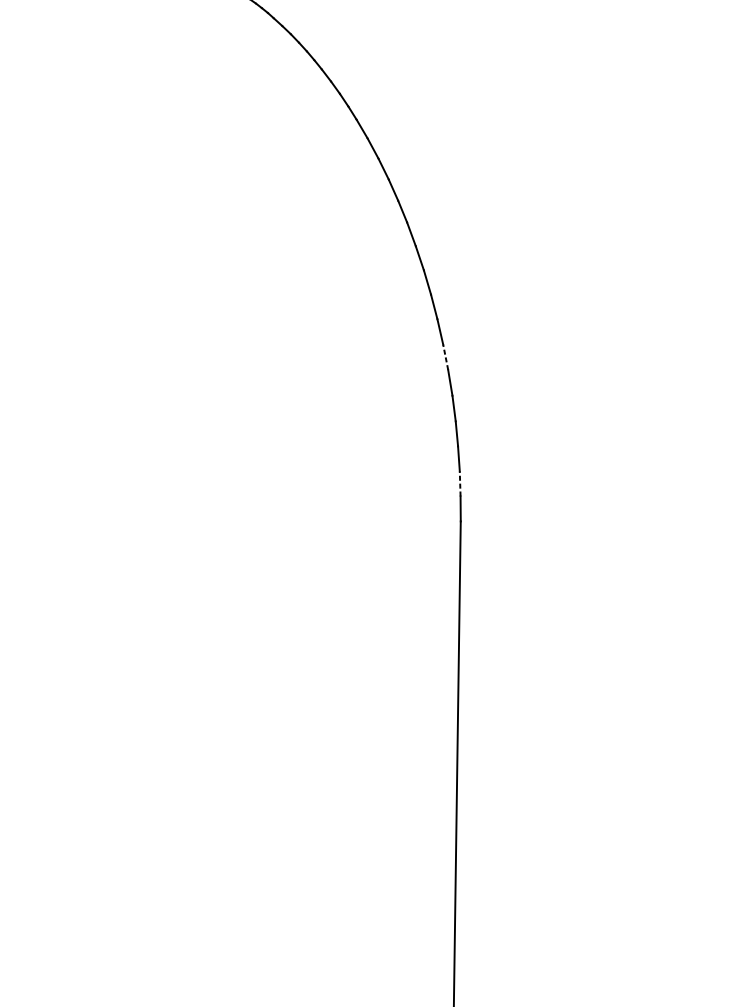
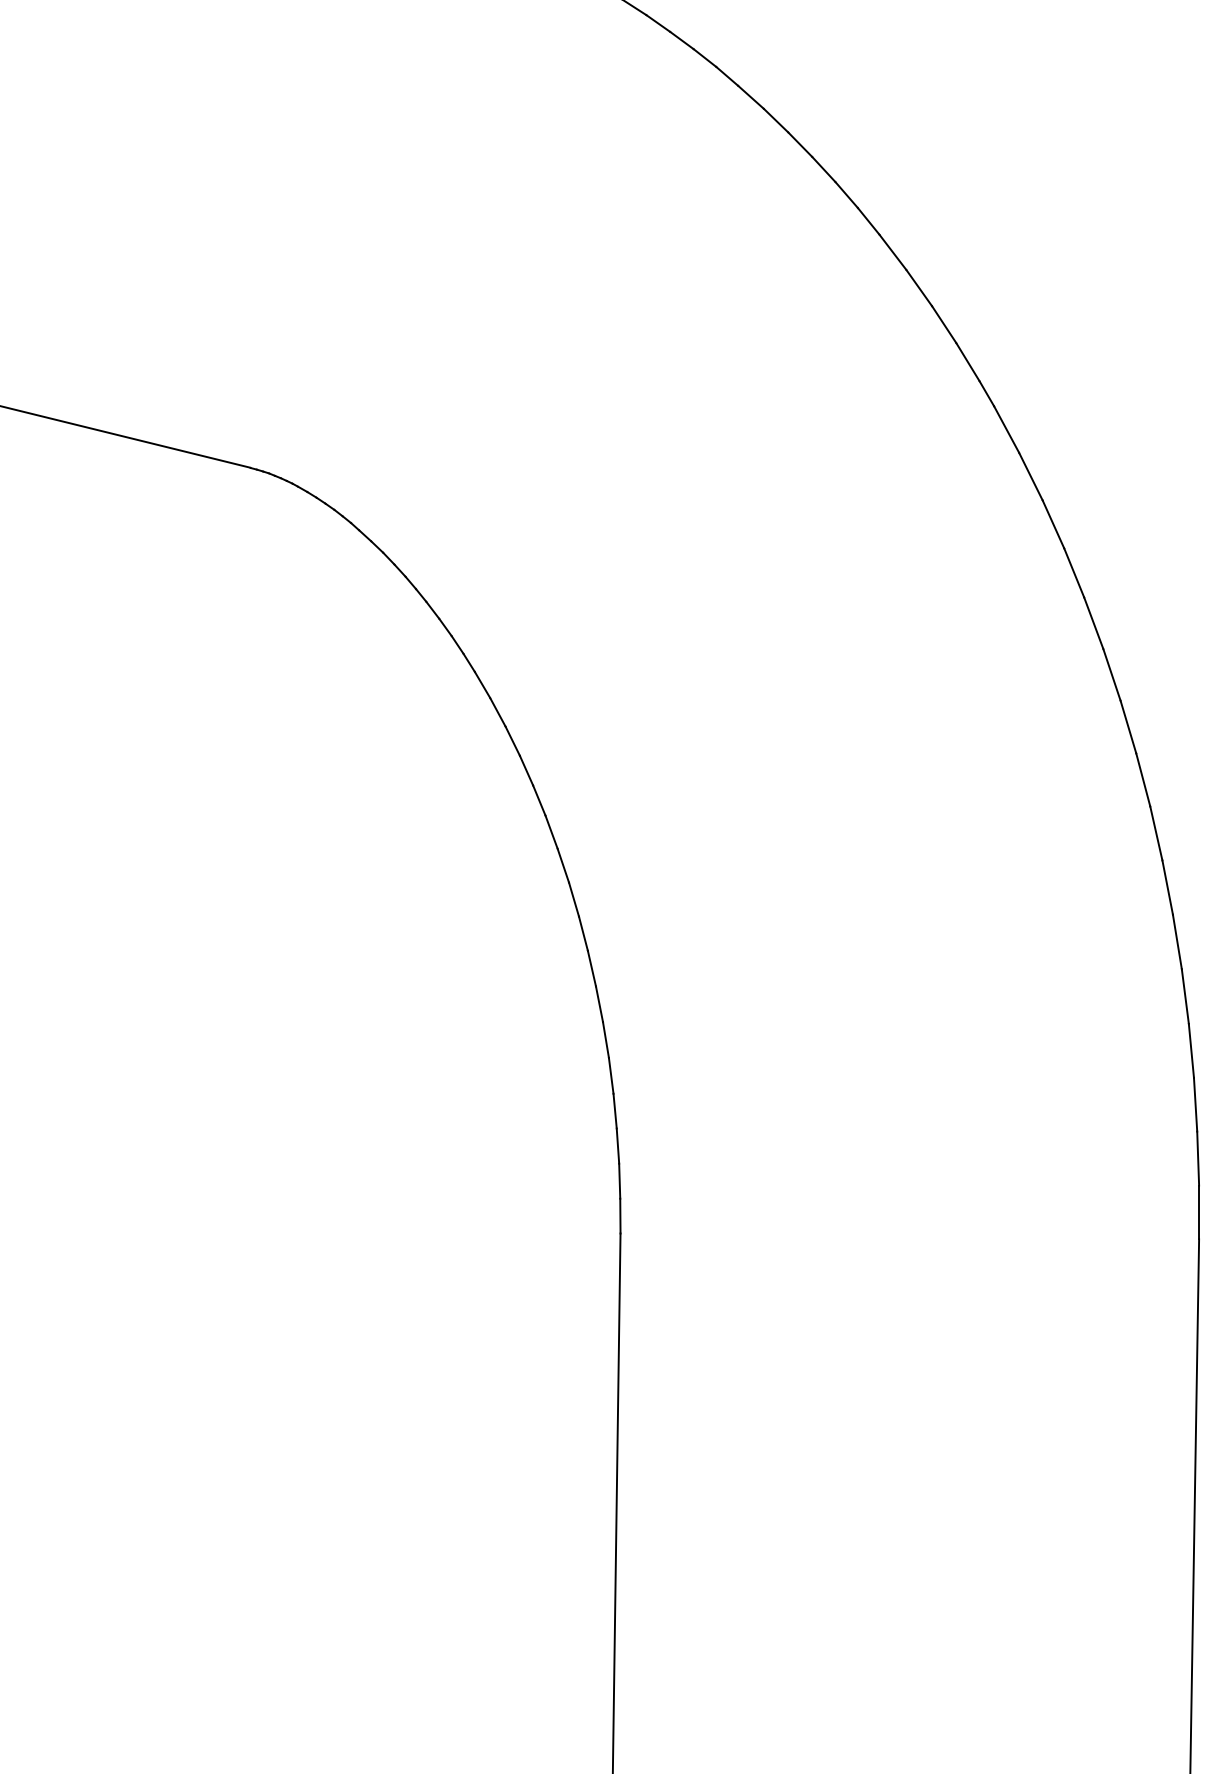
line: (445, 356) -> (599, 1003), dashed -> solid
line: (460, 484) -> (619, 1181), dashed -> solid

